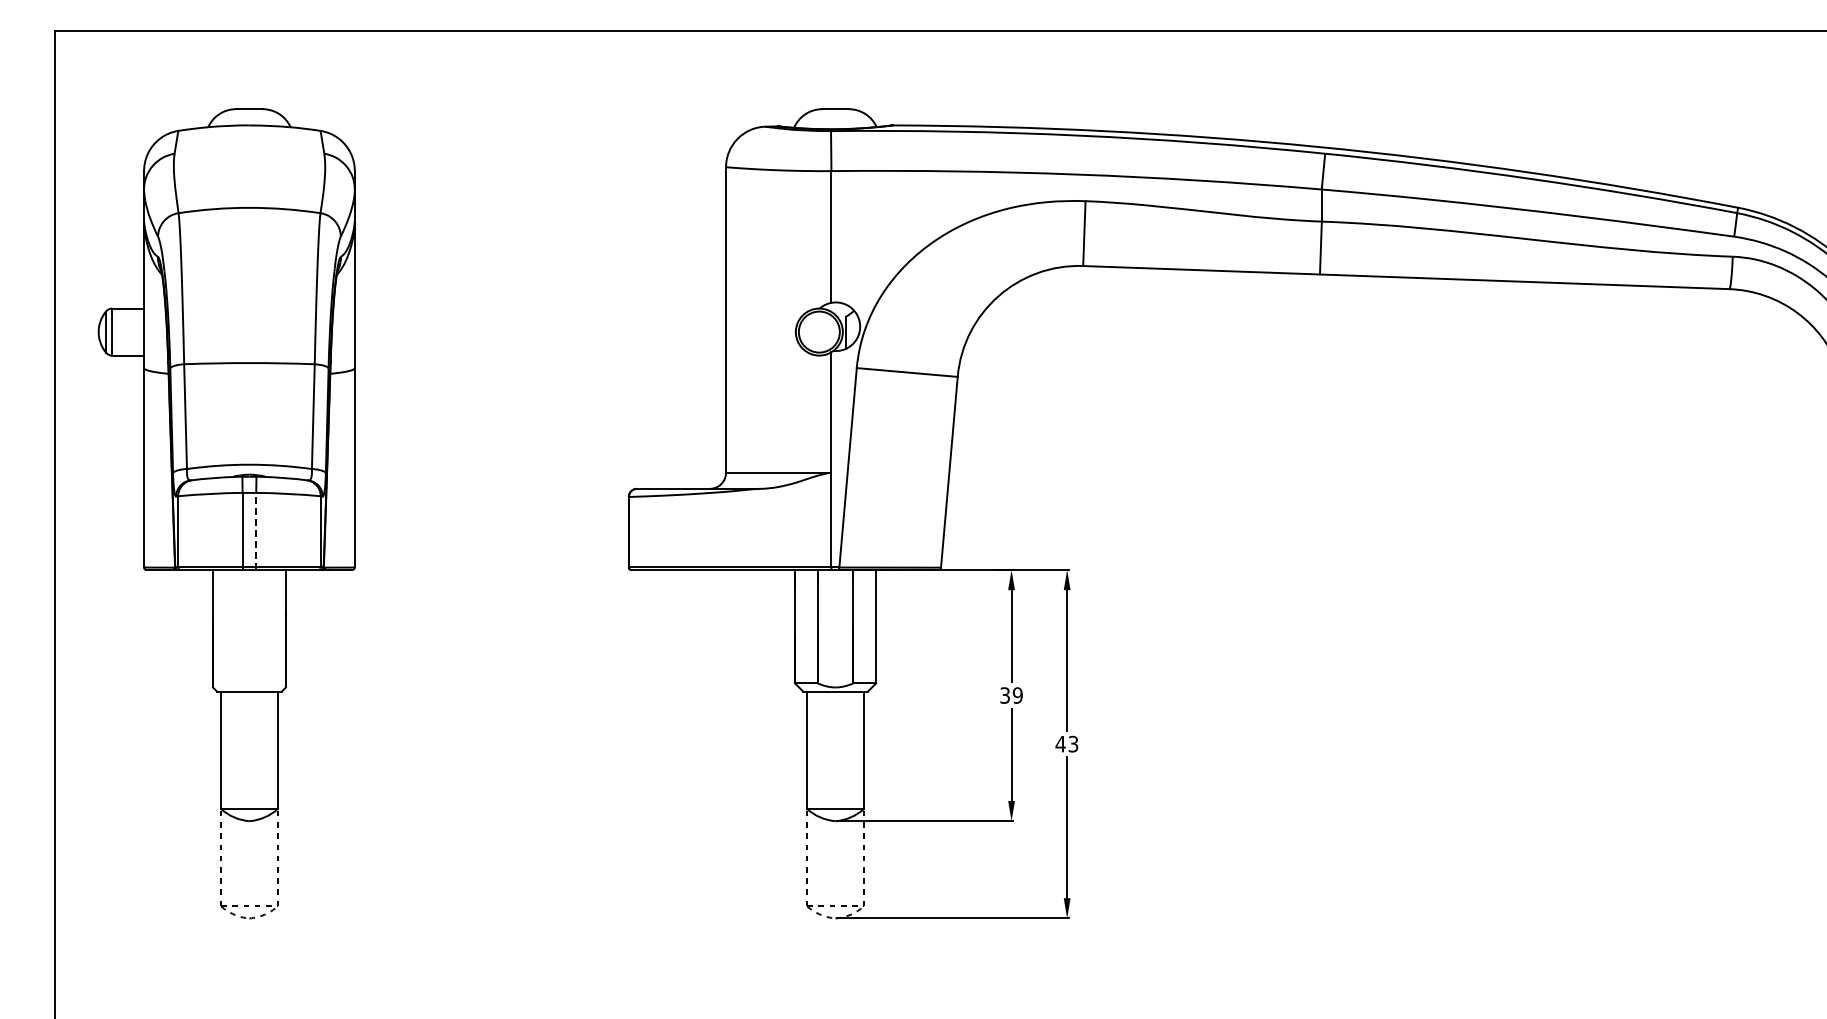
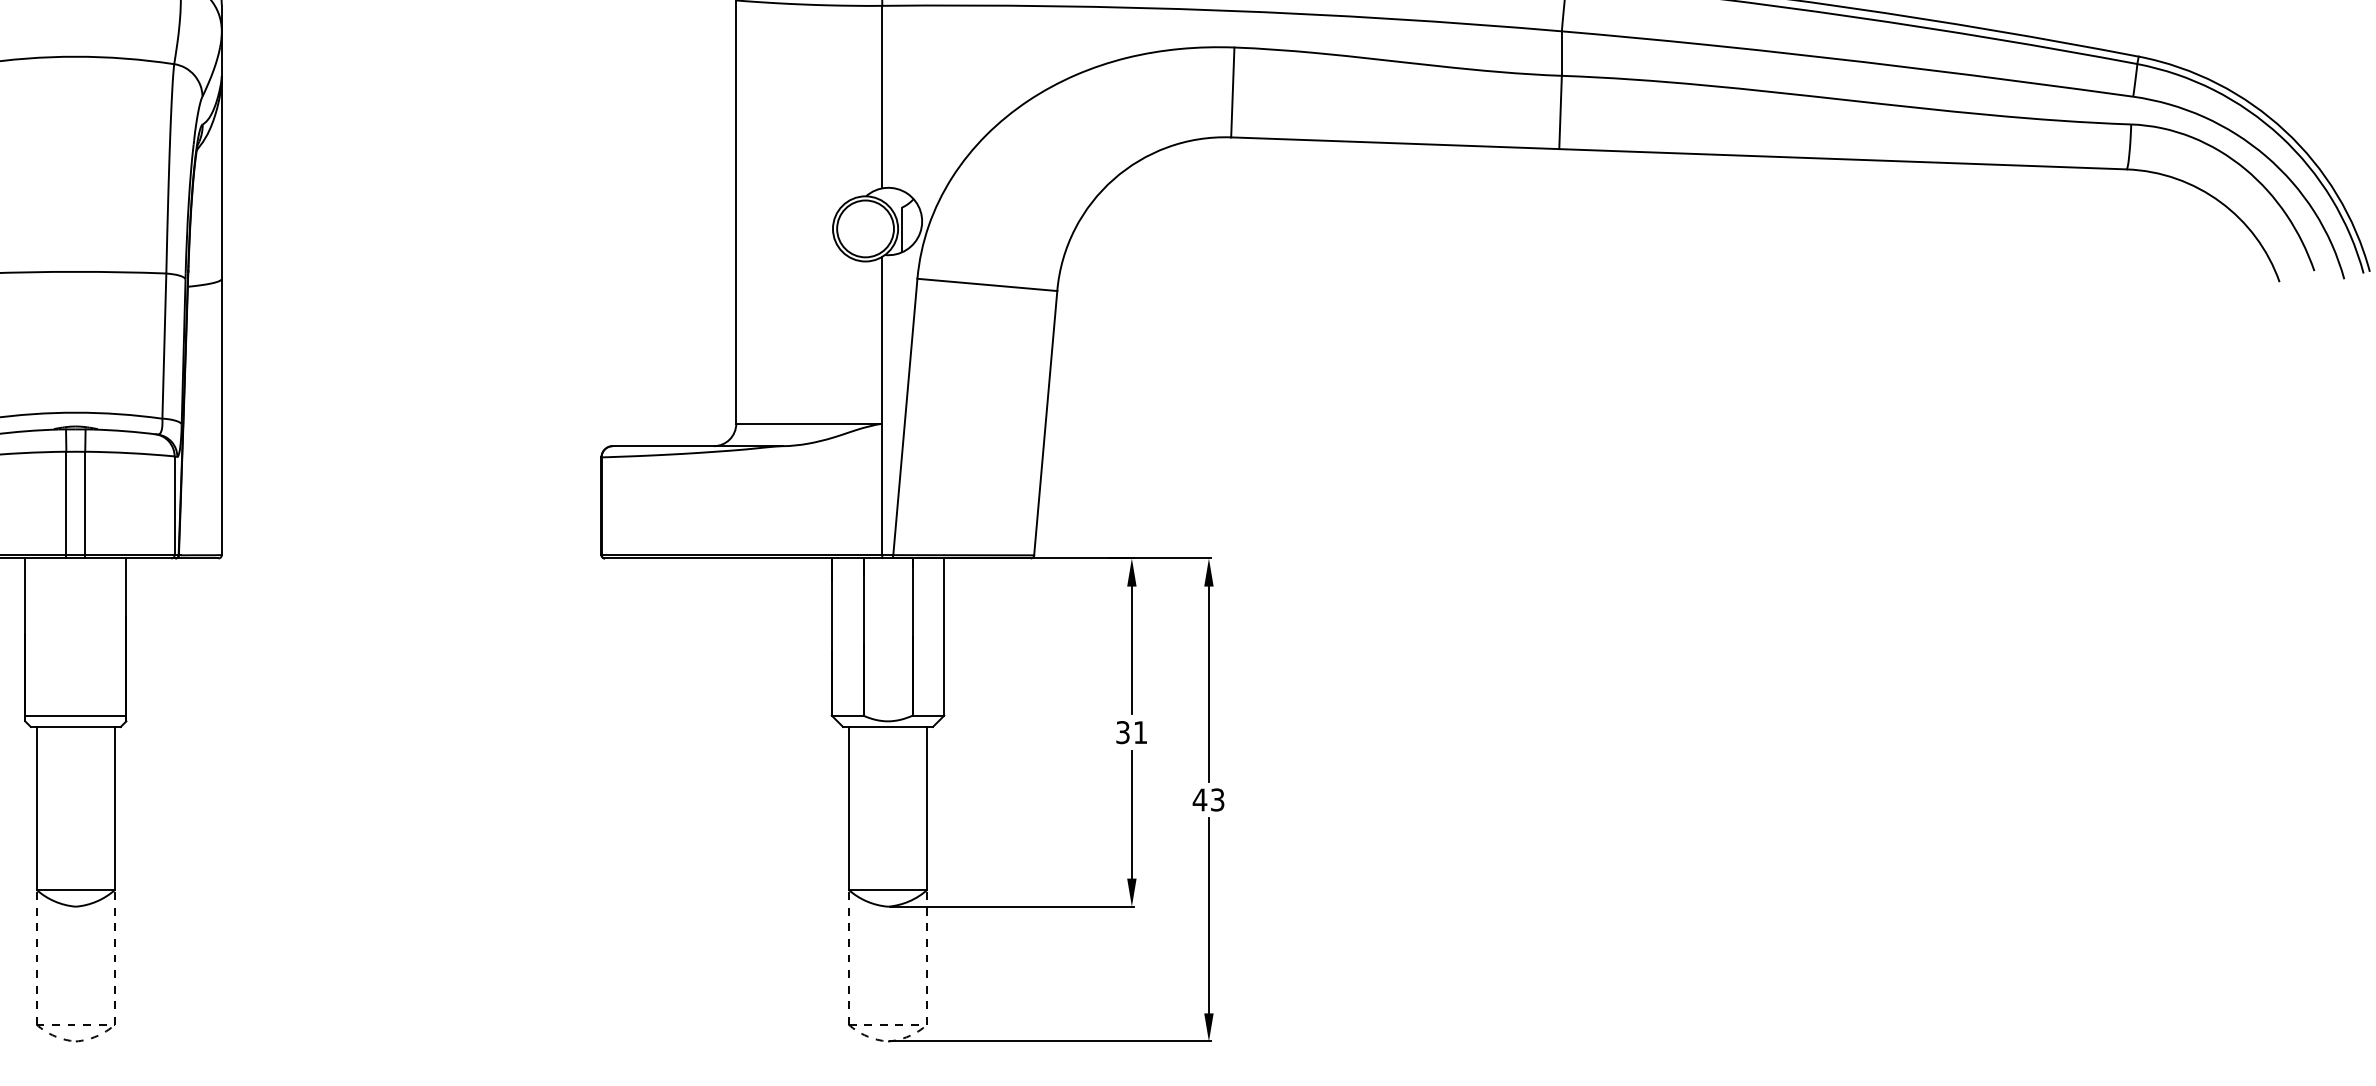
line: (256, 531) -> (85, 505), dashed -> solid
line: (248, 683) -> (74, 715), added
text: (1017, 695) -> (1140, 732), 39 -> 31

